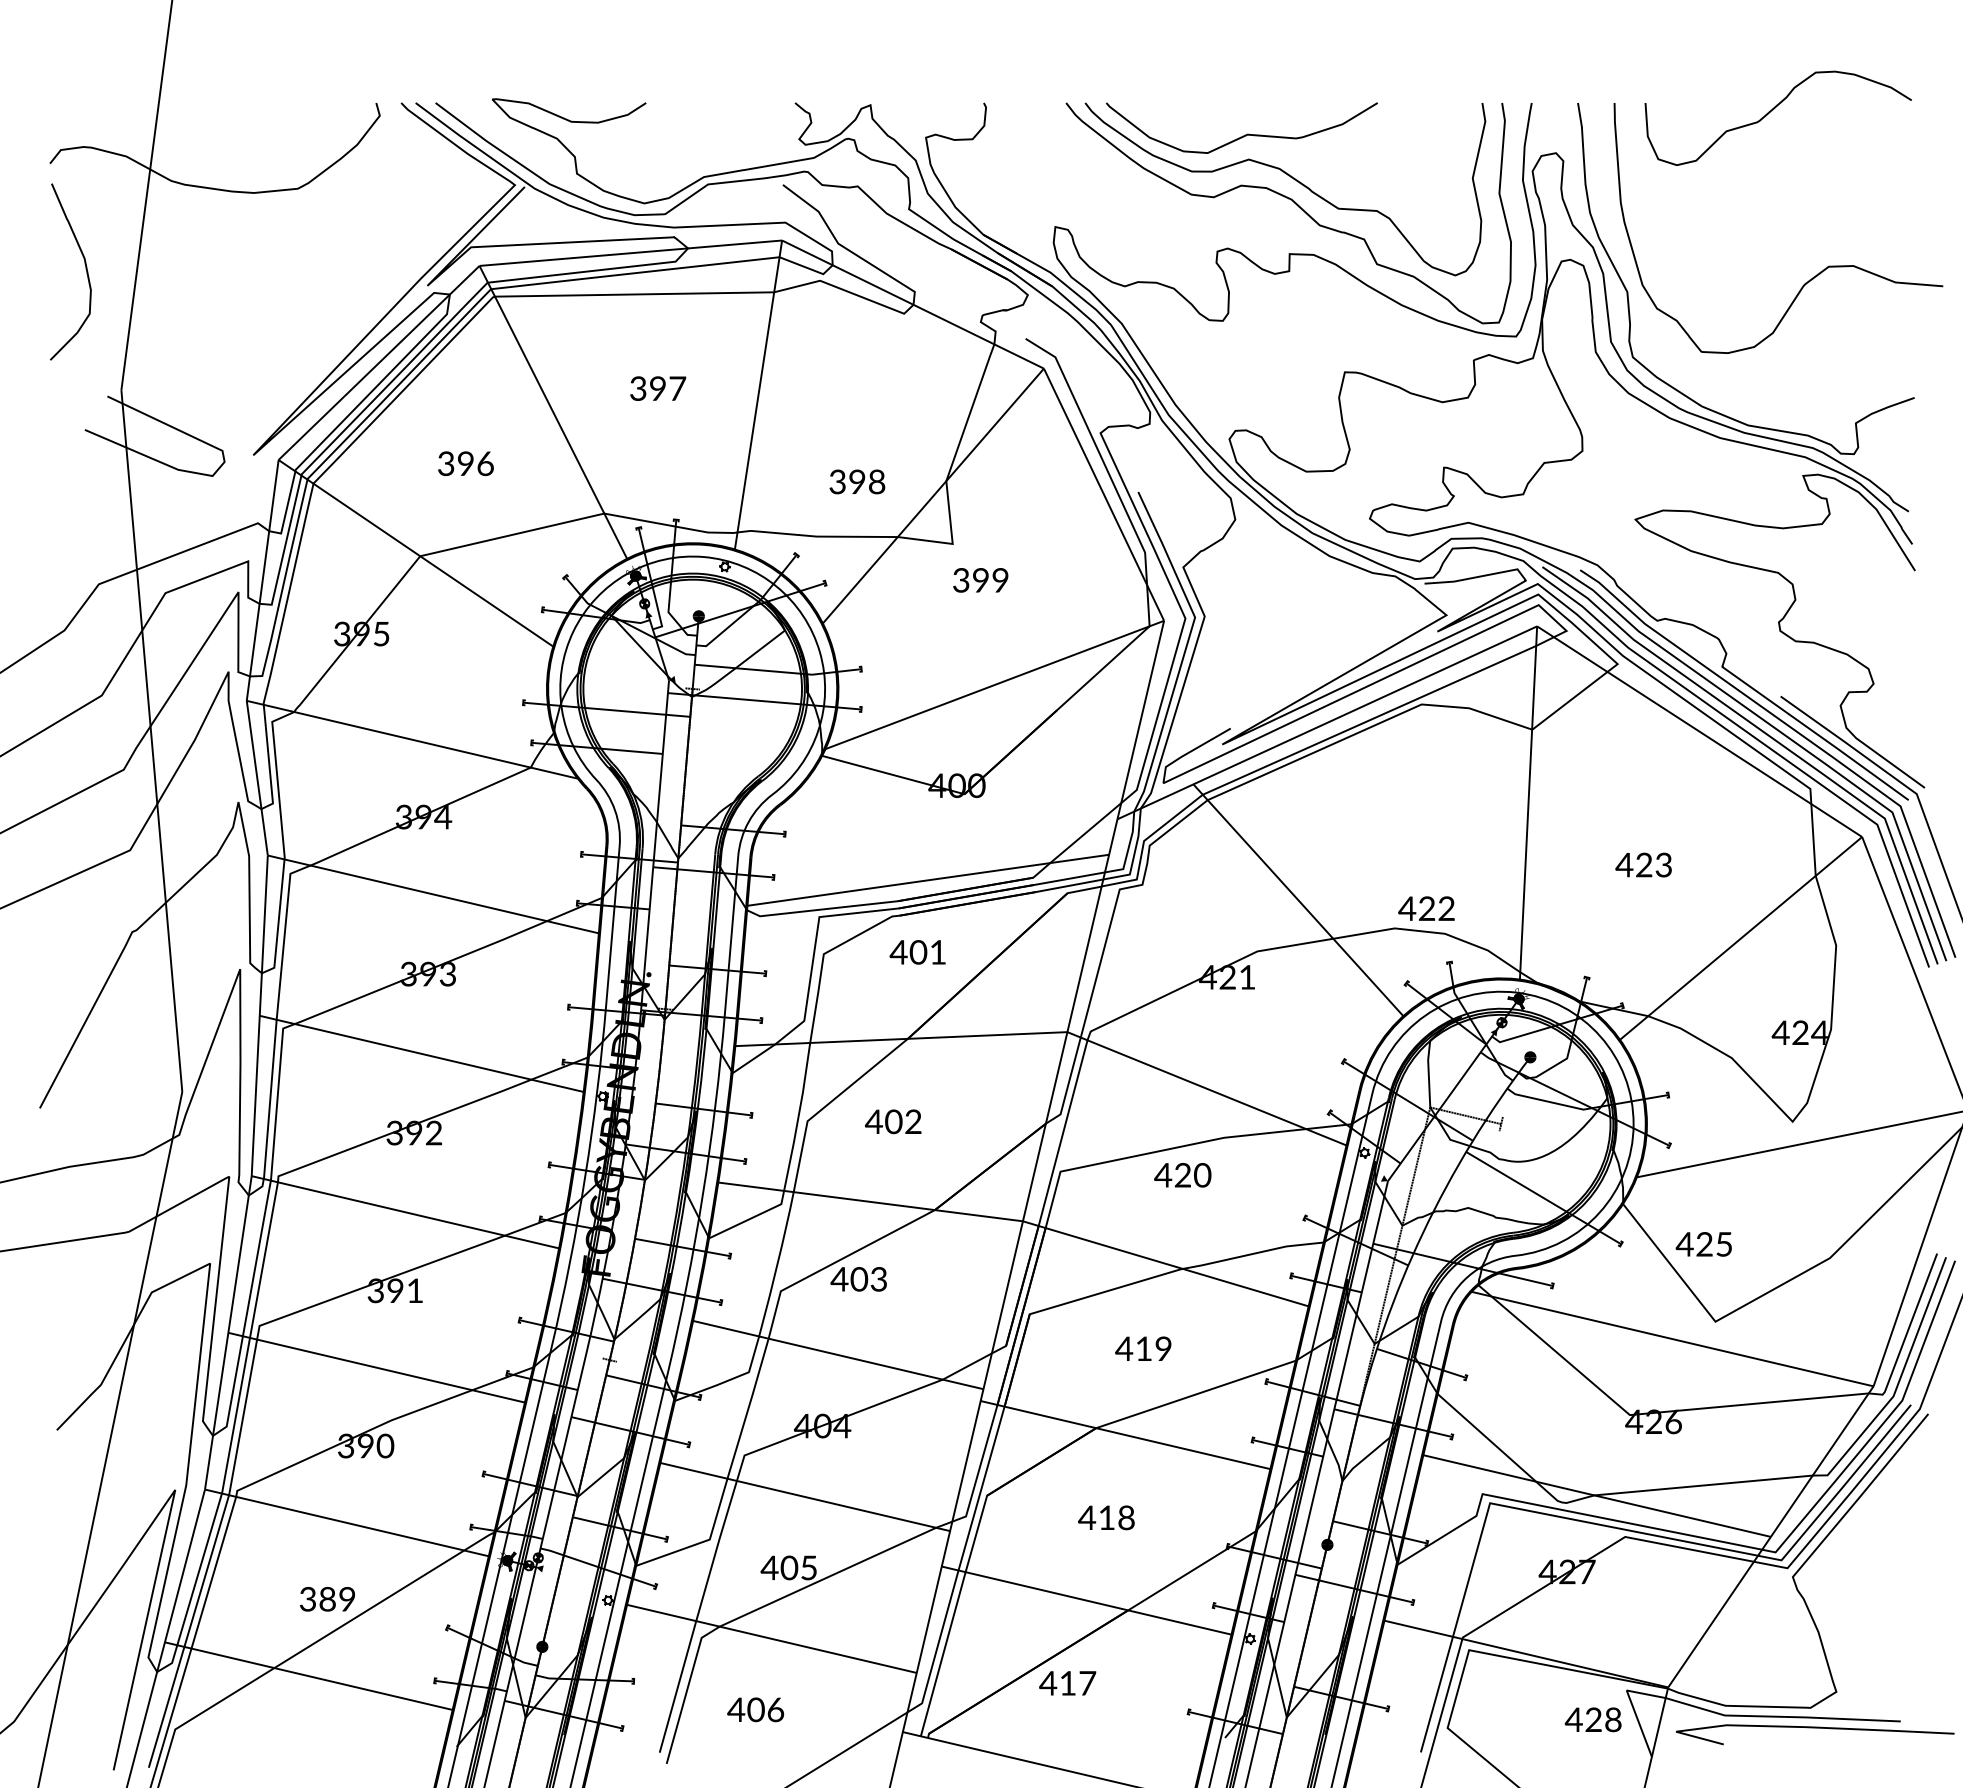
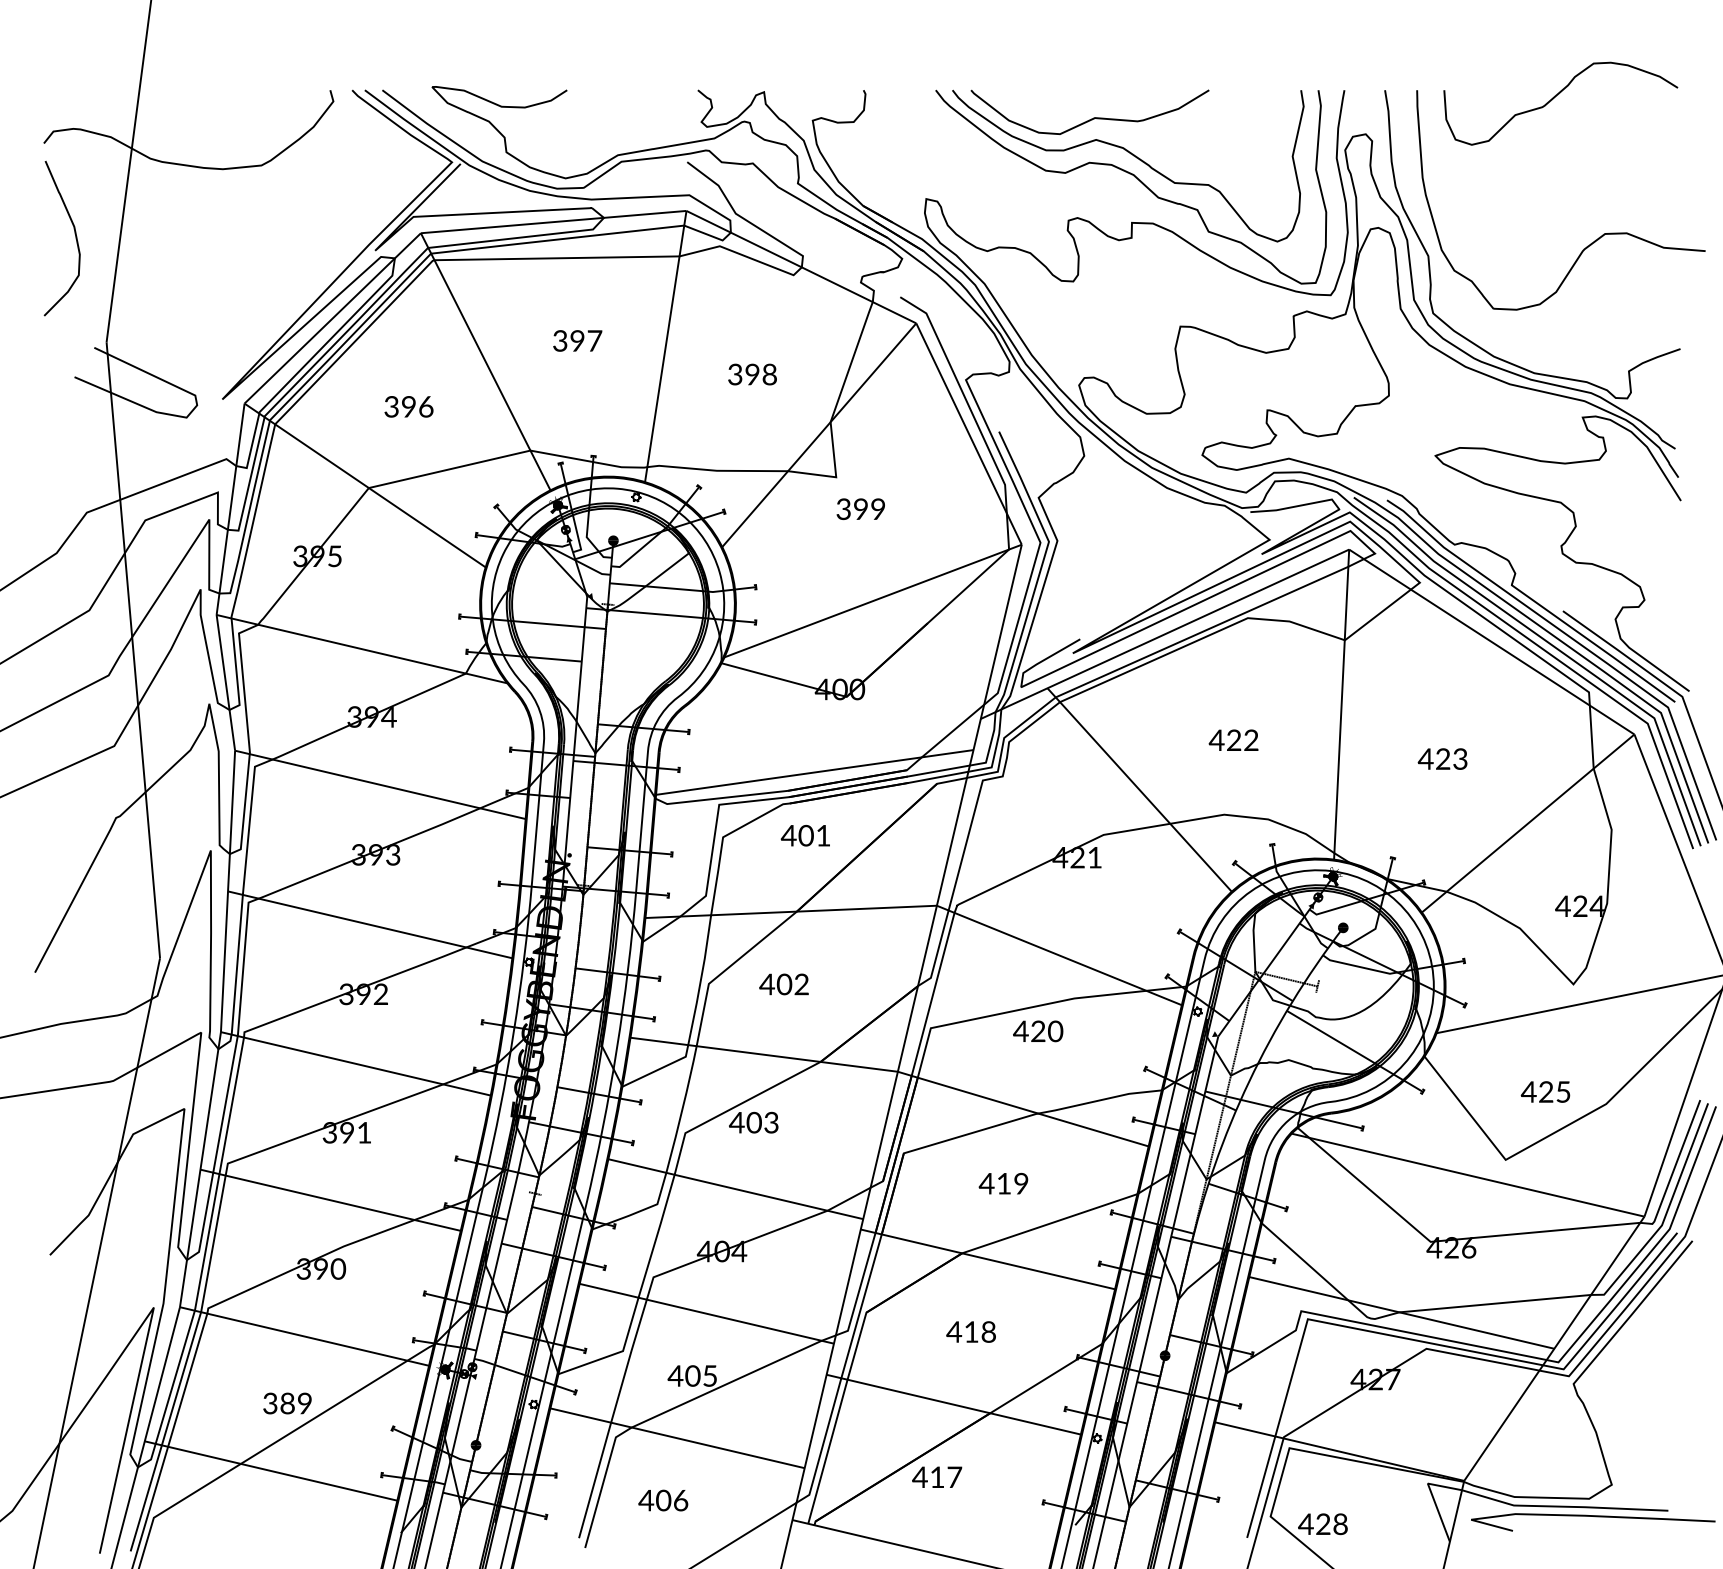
text: (857, 481) -> (752, 374), moved
text: (1426, 908) -> (1233, 740), moved
text: (1703, 1244) -> (1545, 1092), moved
text: (1592, 1719) -> (1322, 1523), moved

